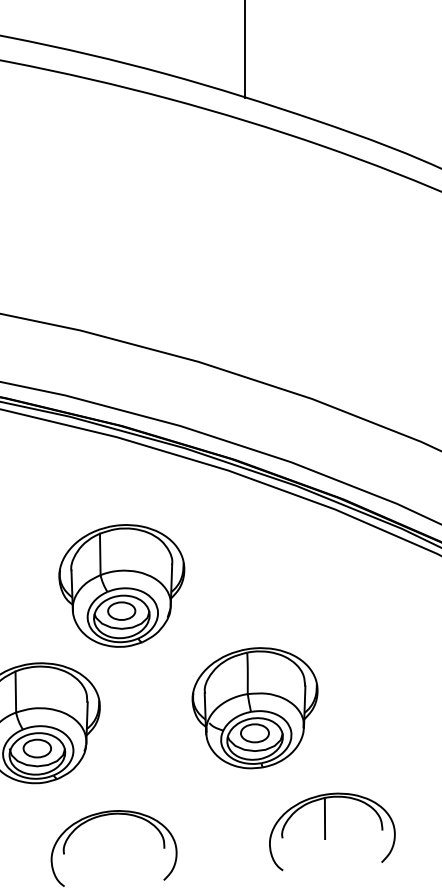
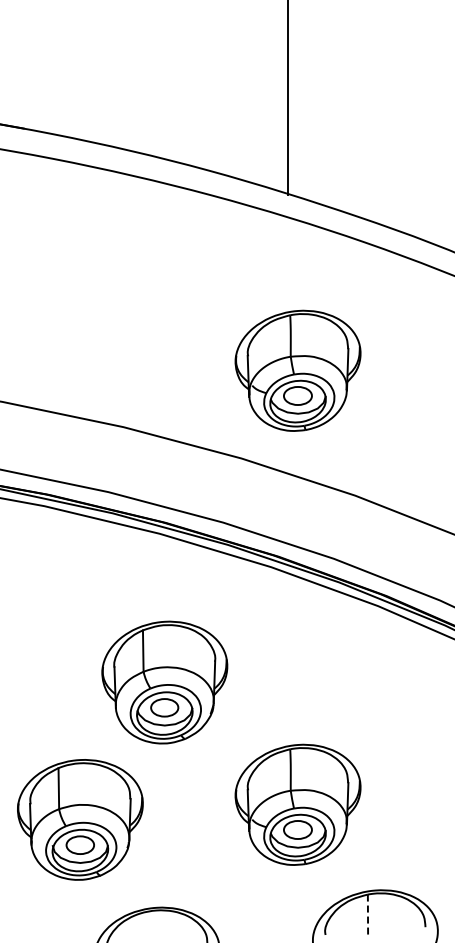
part: (254, 273) -> (297, 370), added
line: (324, 818) -> (367, 915), solid -> dashed

